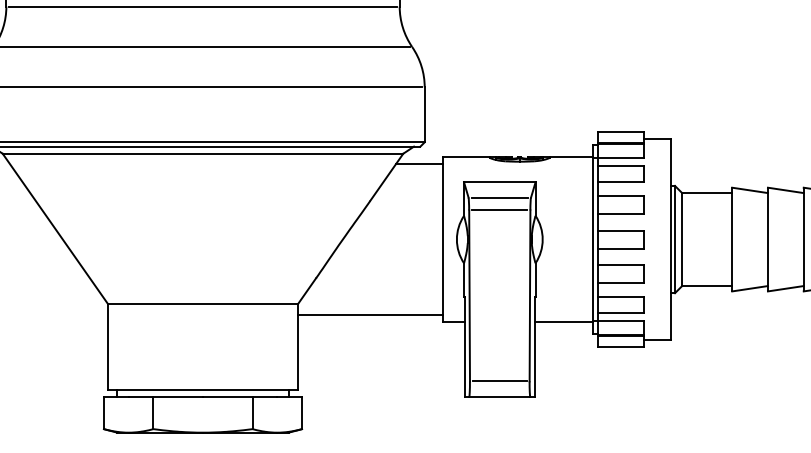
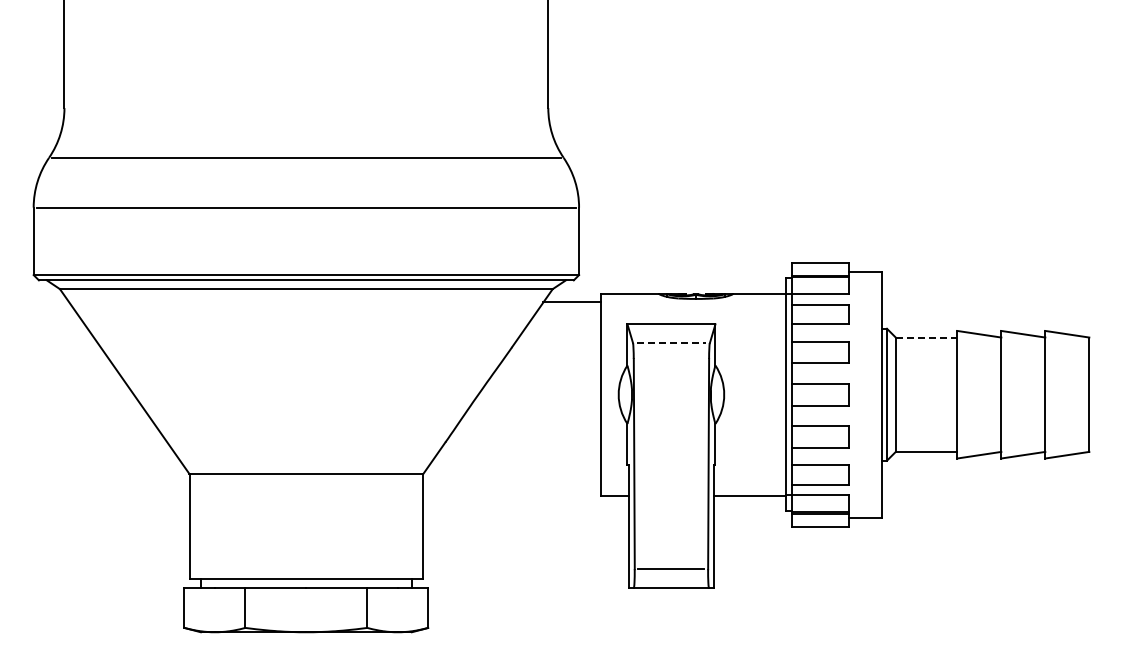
line: (203, 6) -> (306, 108), removed
line: (707, 193) -> (926, 337), solid -> dashed
line: (499, 197) -> (671, 343), solid -> dashed
line: (499, 210) -> (671, 358), removed
line: (369, 314) -> (511, 487), removed

